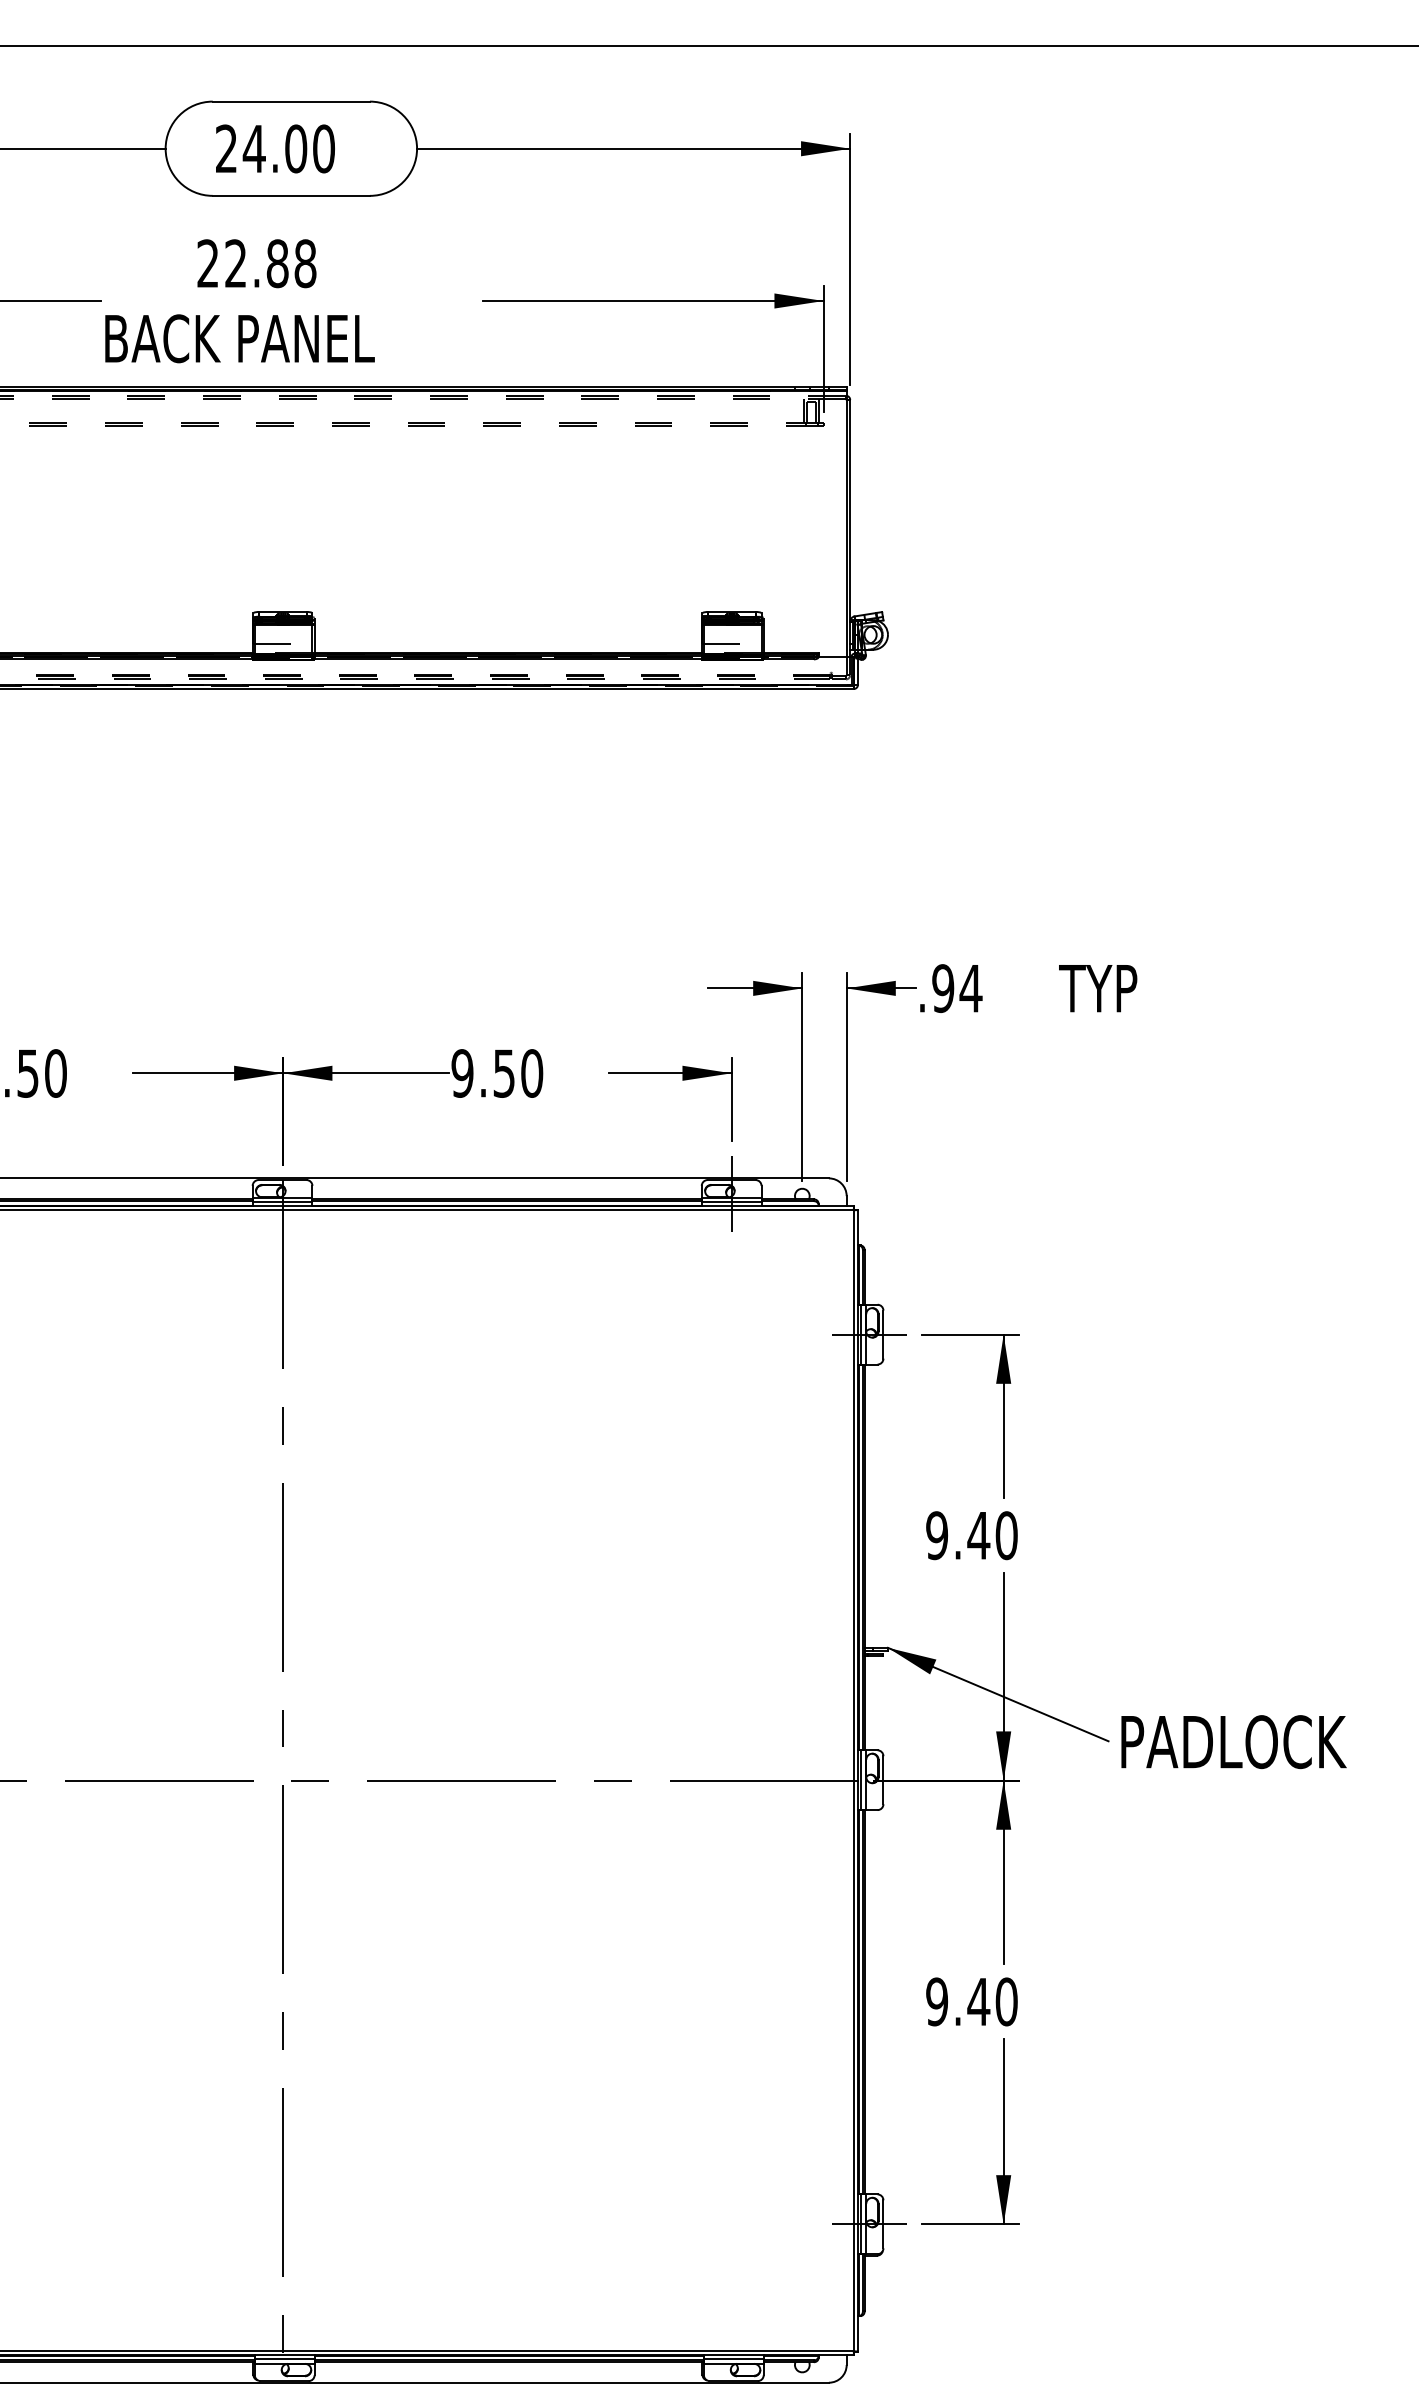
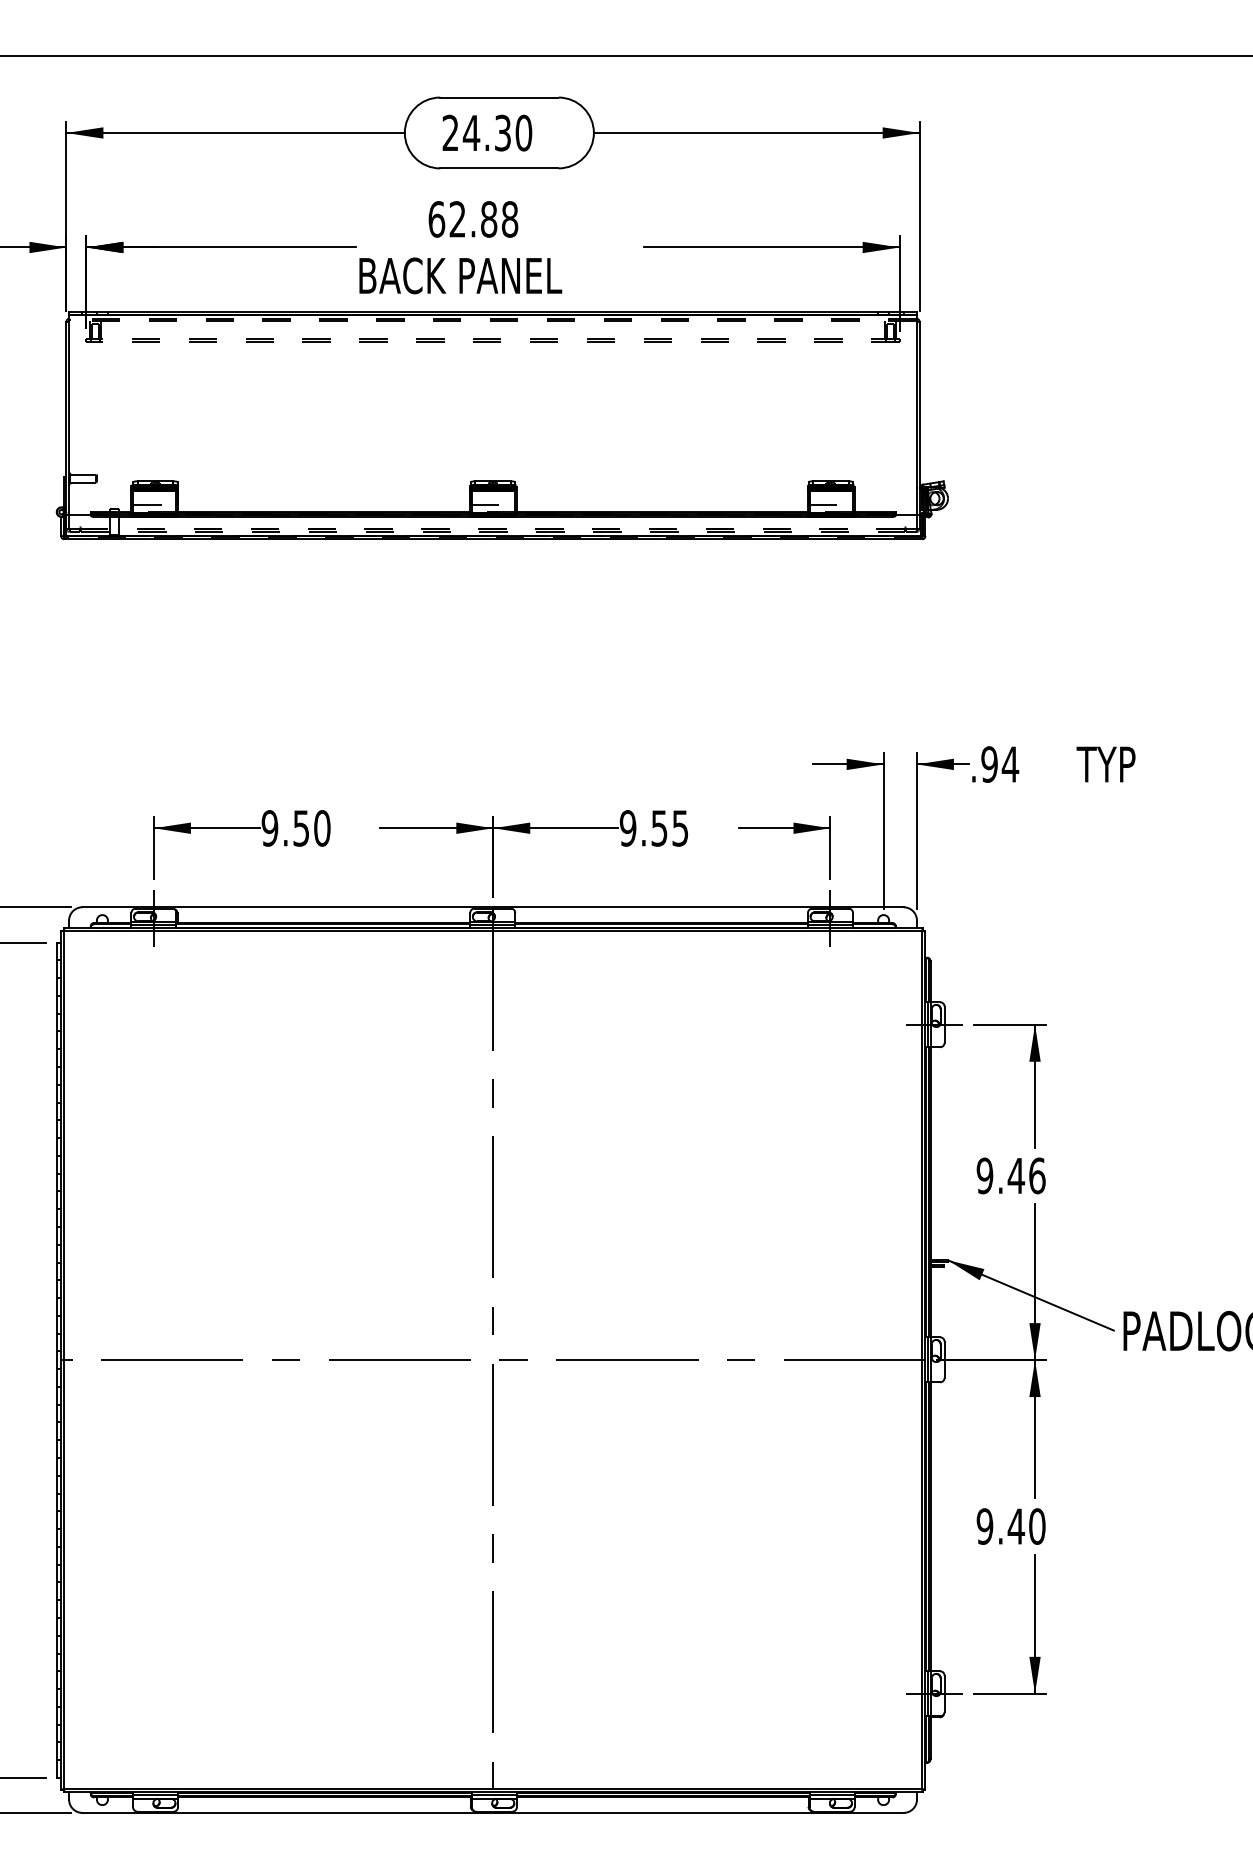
text: (295, 148) -> (502, 132), 24.00 -> 24.30
text: (207, 263) -> (436, 219), 22.88 -> 62.88
text: (532, 1073) -> (680, 828), 9.50 -> 9.55
text: (1006, 1535) -> (1037, 1175), 9.40 -> 9.46

